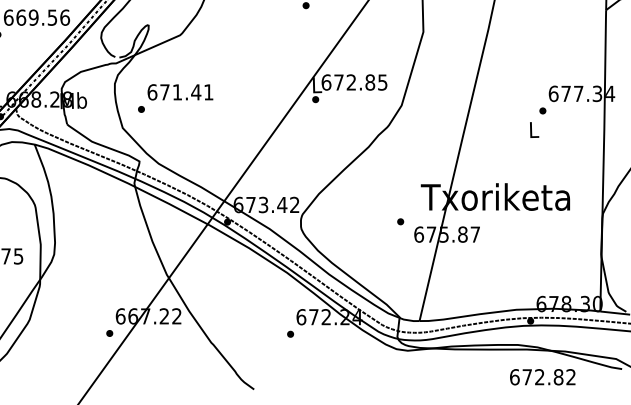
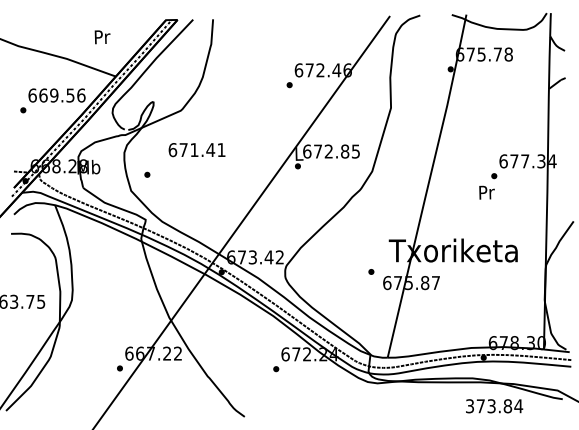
text: (179, 92) -> (196, 150), moved
text: (533, 129) -> (486, 192), L -> Pr
text: (543, 377) -> (494, 406), 672.82 -> 373.84

